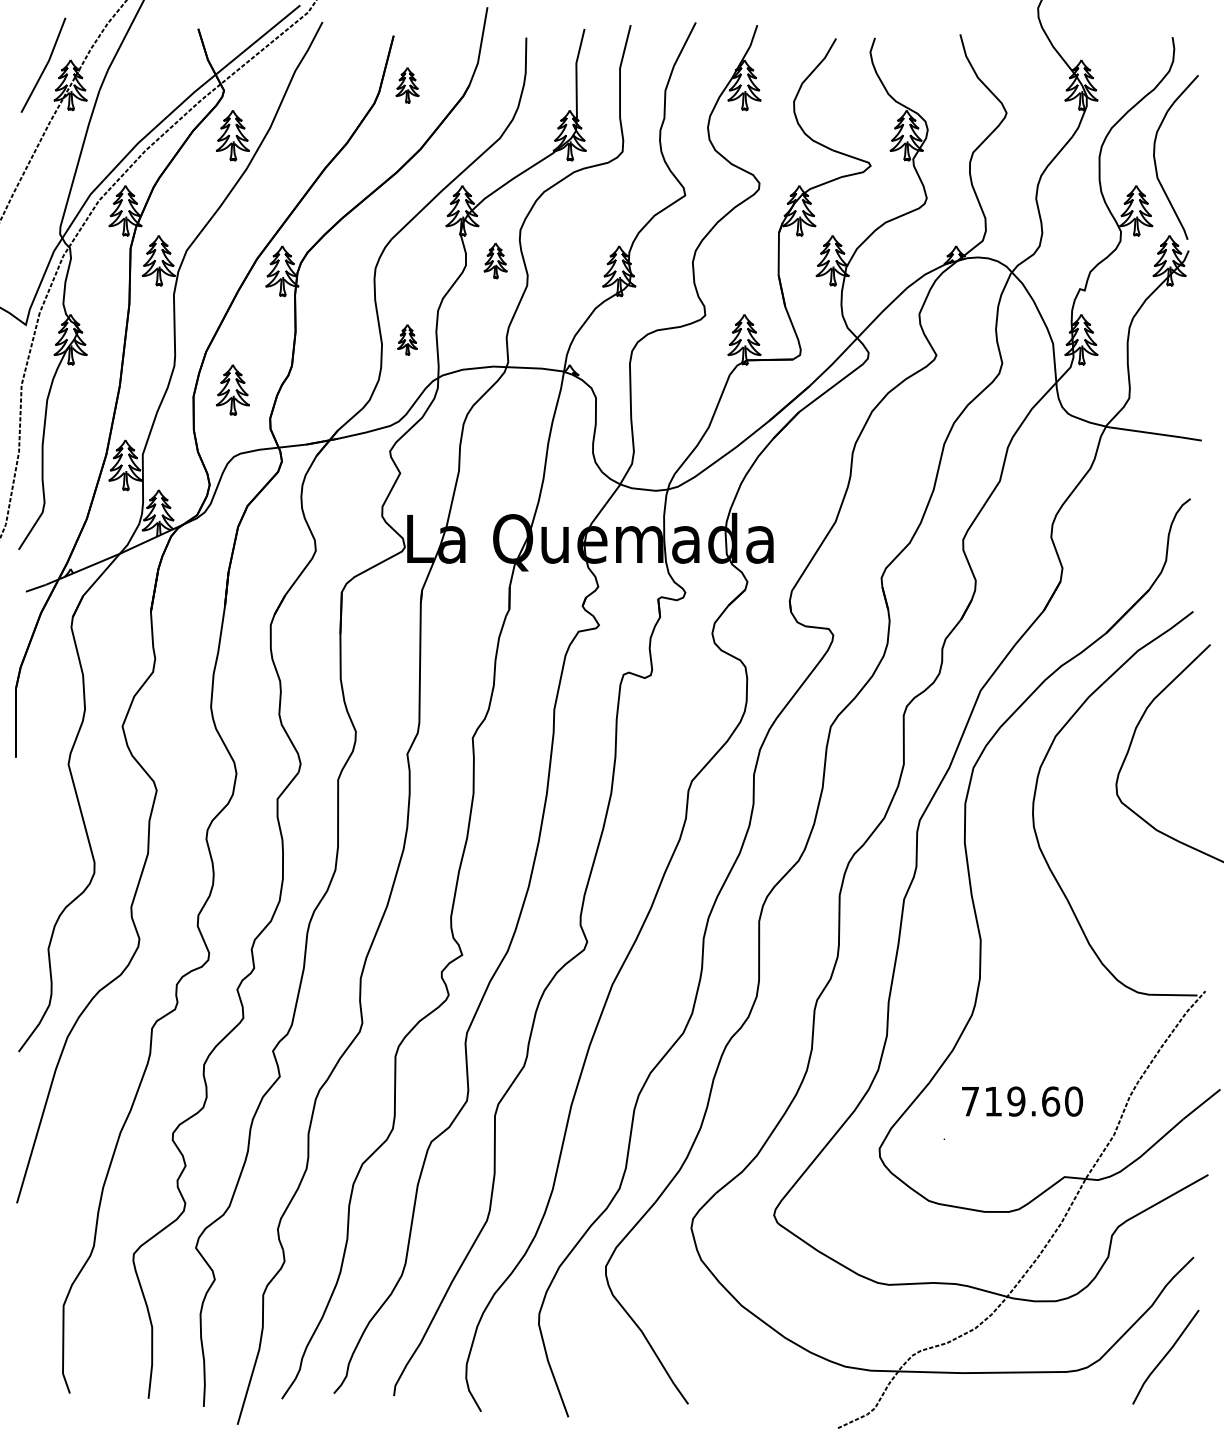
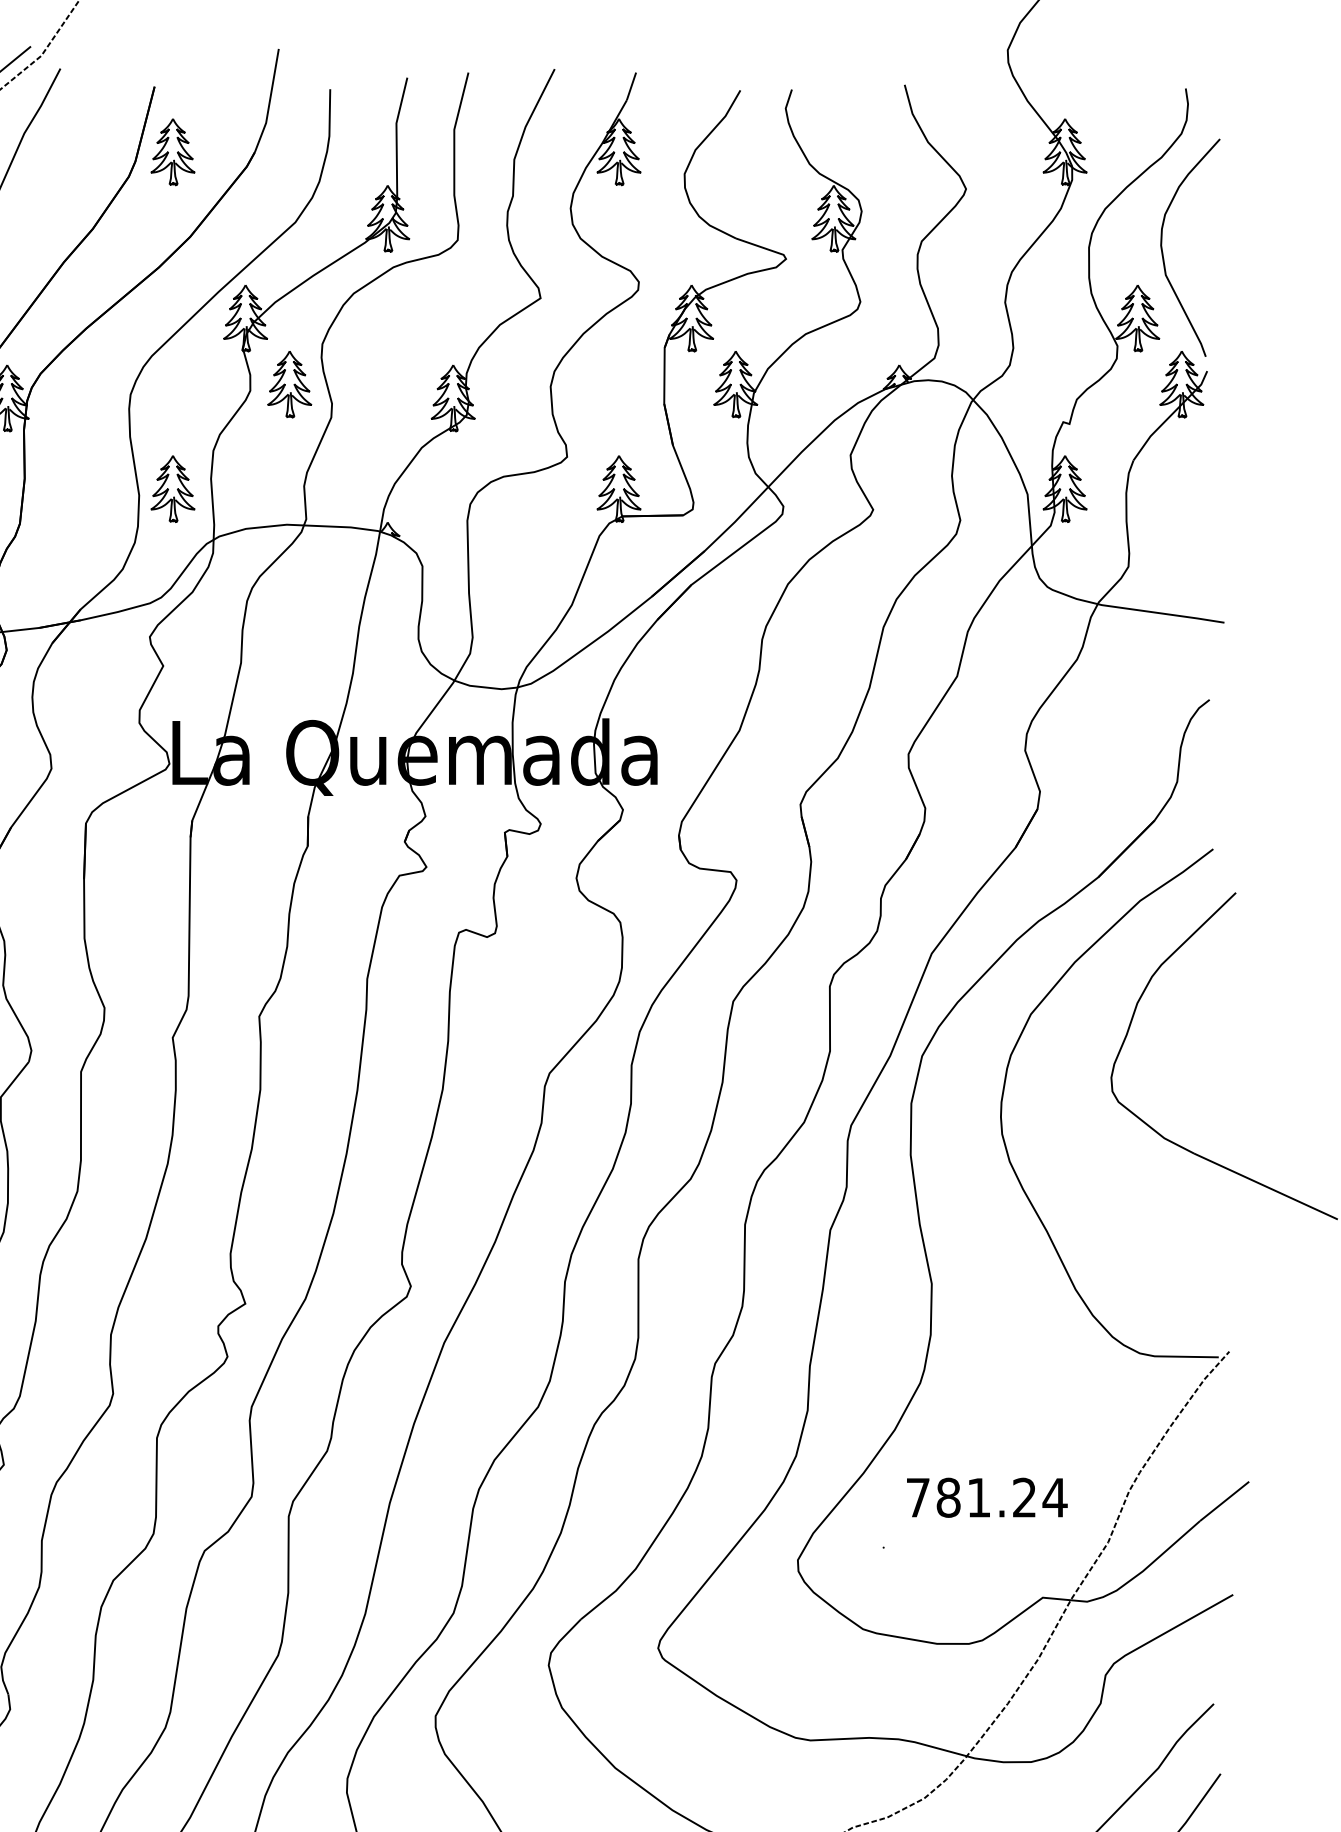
part: (407, 85) -> (172, 152), size x1.43
part: (495, 260) -> (289, 384), size x1.43
part: (407, 339) -> (172, 488), size x1.67
text: (1033, 1101) -> (1001, 1497), 719.60 -> 781.24

